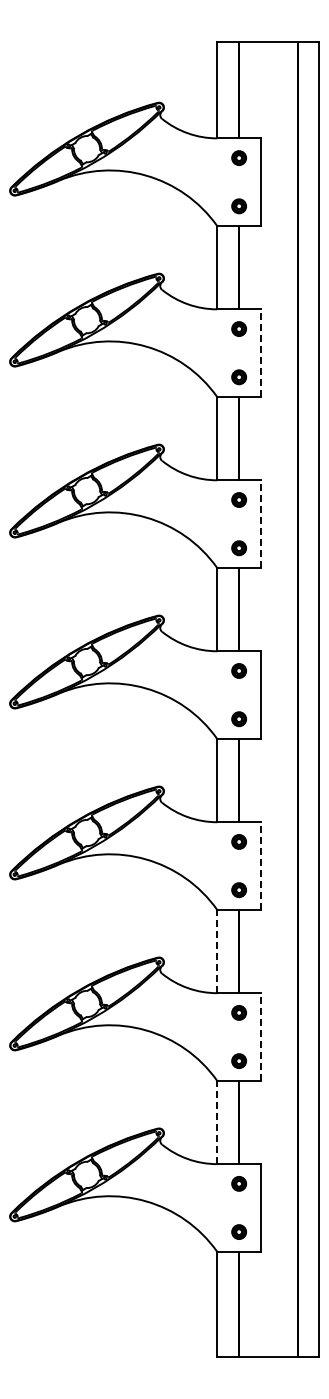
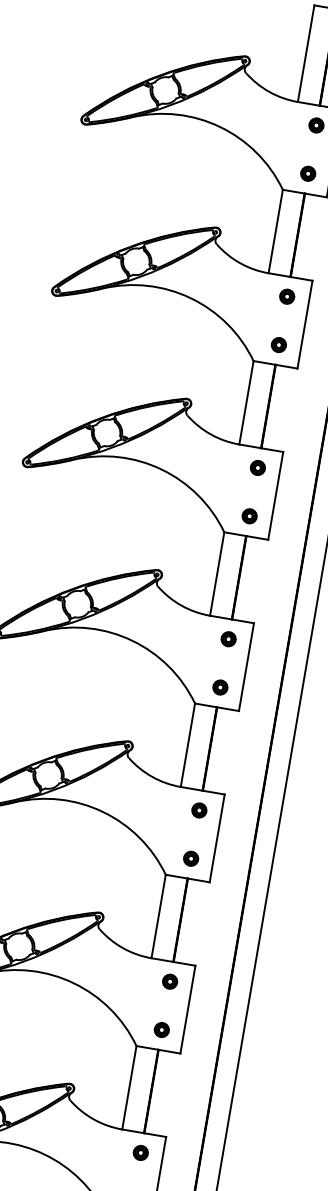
line: (261, 353) -> (305, 325), dashed -> solid
line: (261, 524) -> (276, 496), dashed -> solid
line: (261, 866) -> (217, 838), dashed -> solid
line: (217, 951) -> (158, 916), dashed -> solid
line: (261, 1037) -> (188, 1010), dashed -> solid
line: (217, 1122) -> (129, 1087), dashed -> solid

